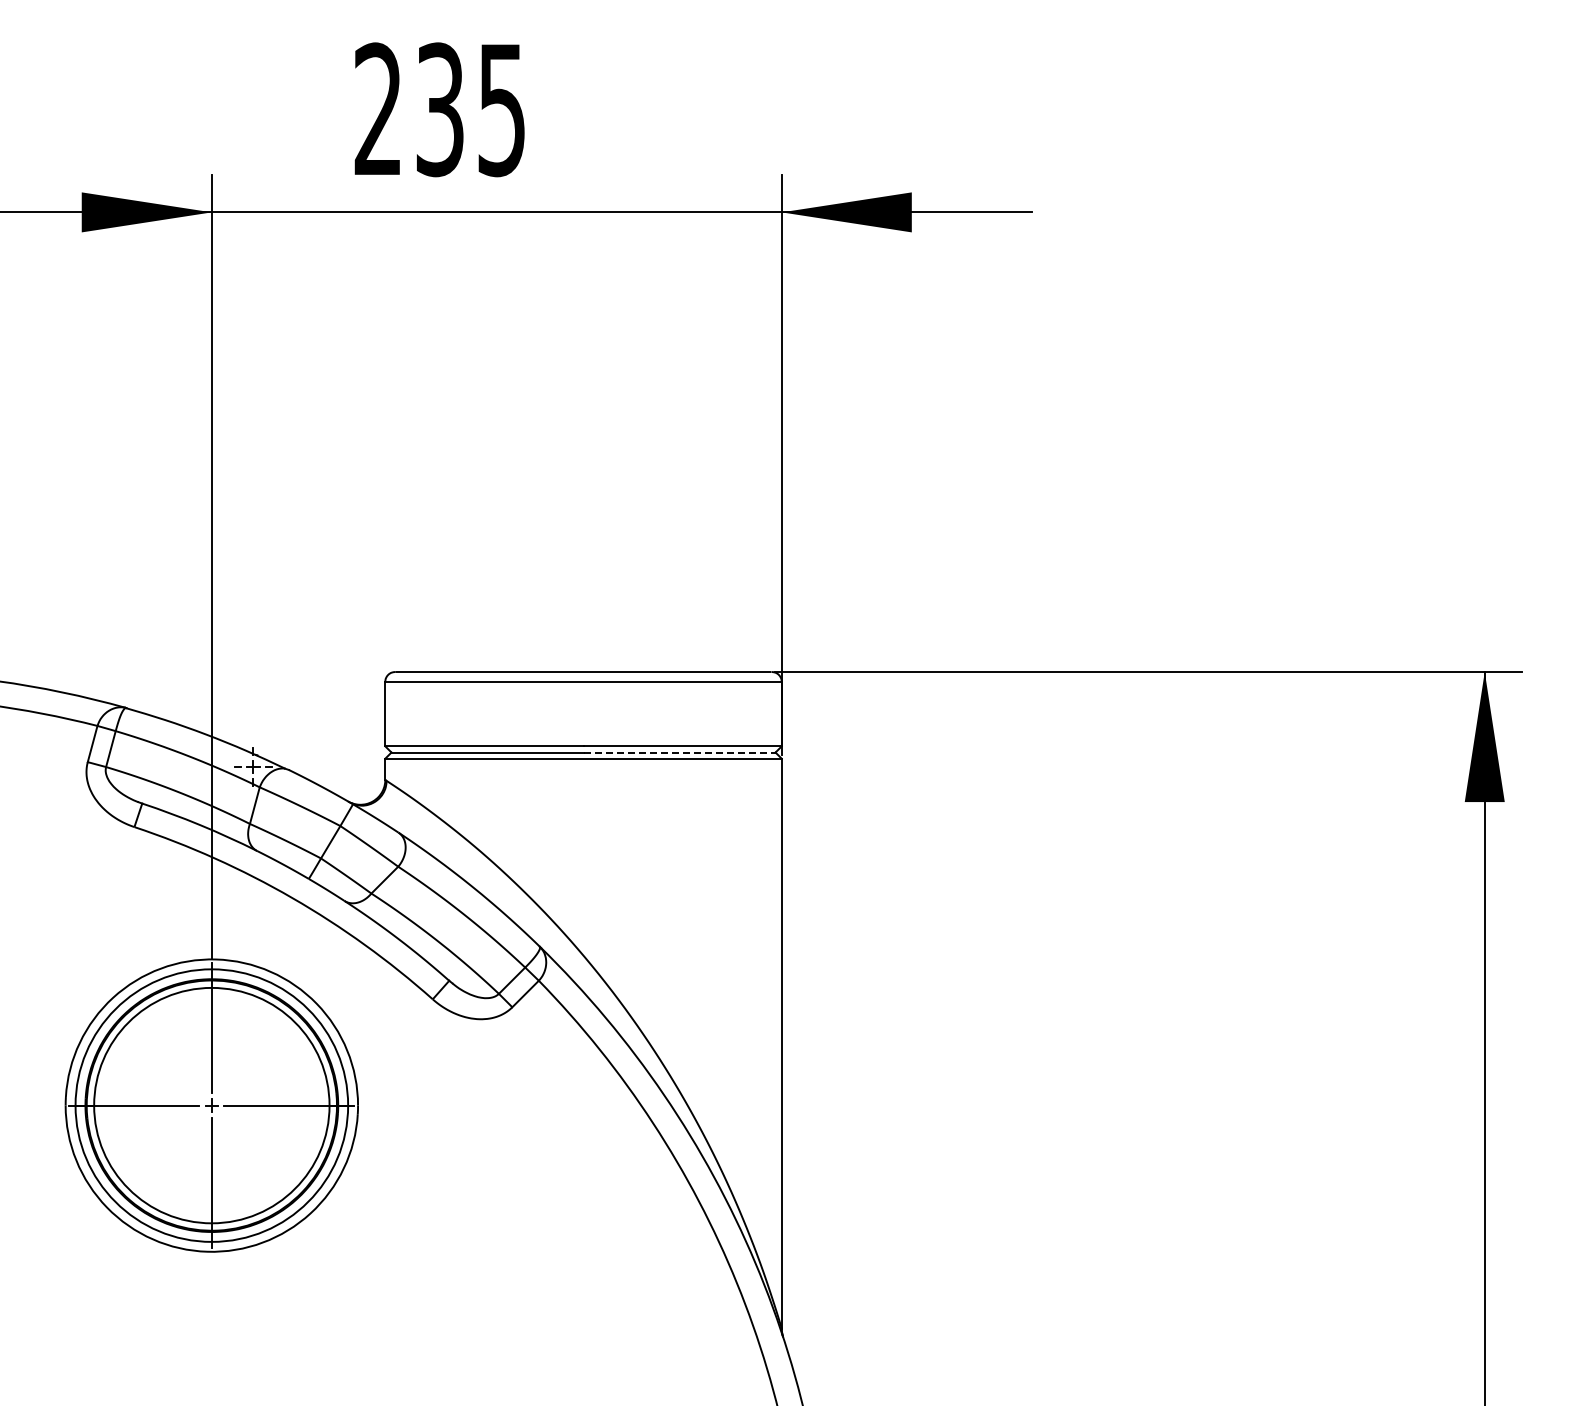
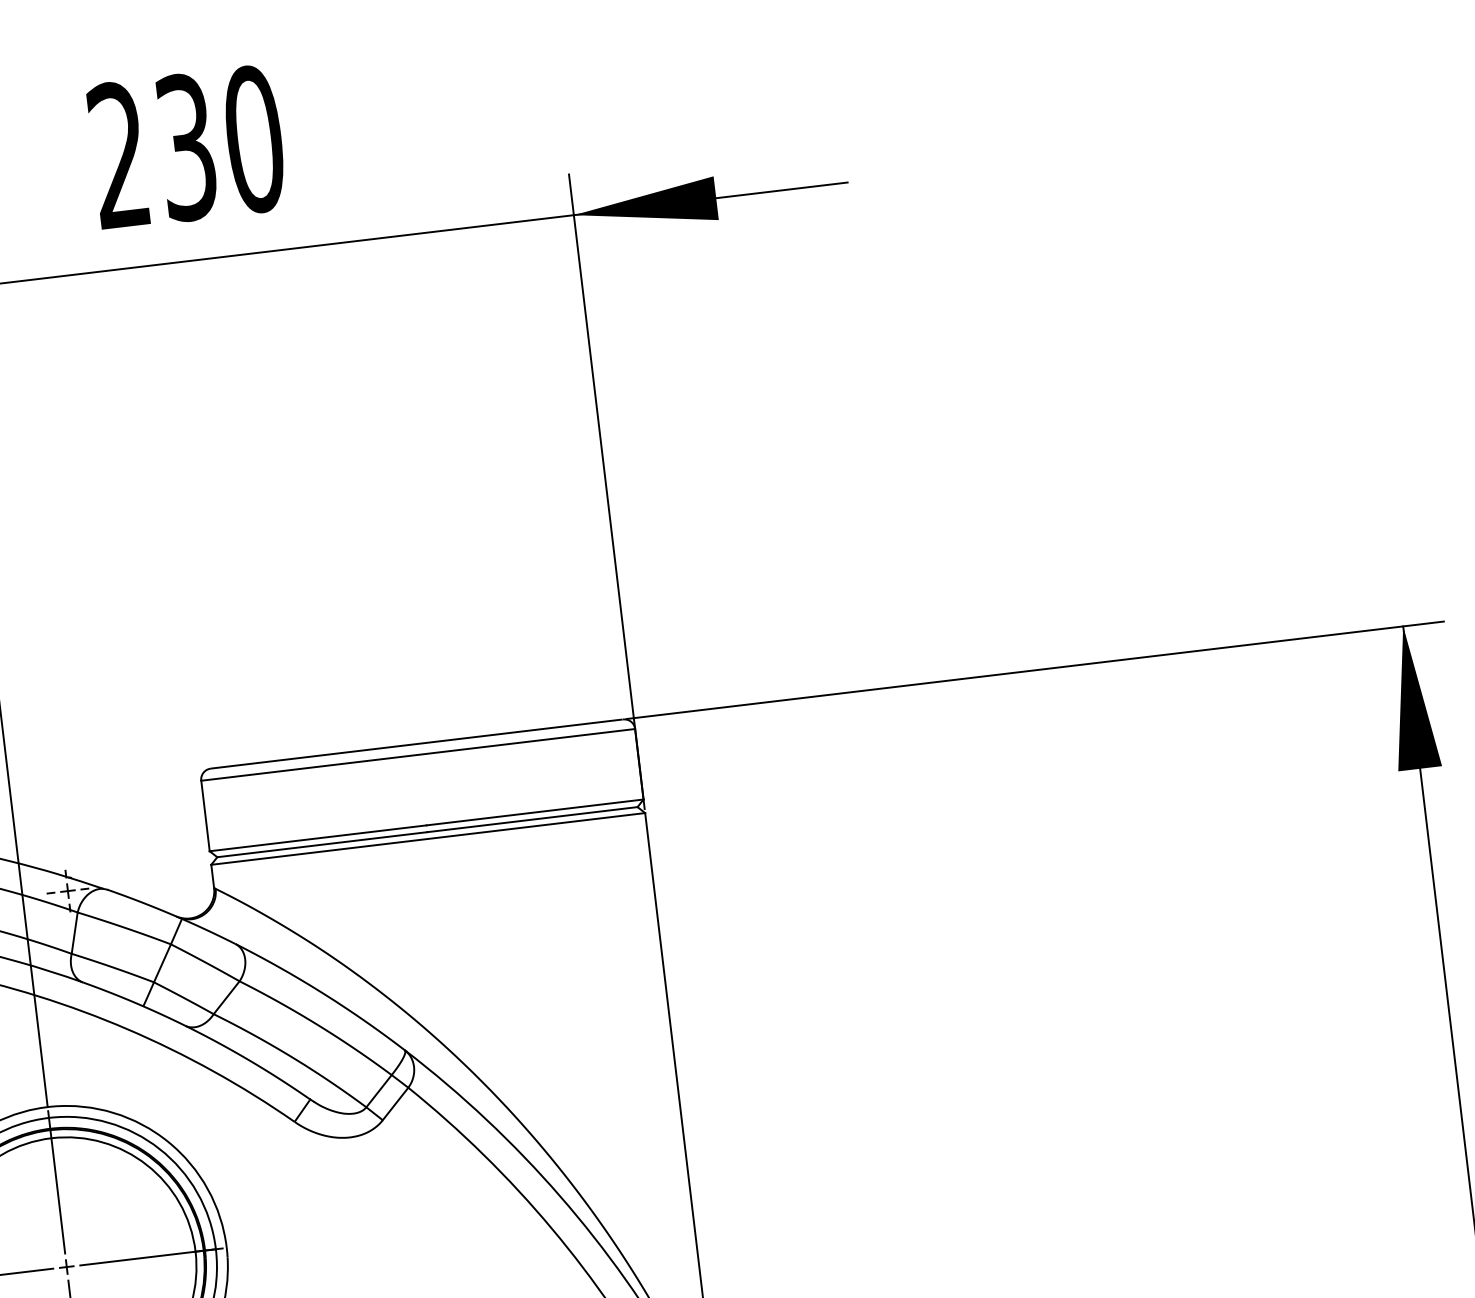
text: (501, 109) -> (253, 139), 235 -> 230
line: (680, 752) -> (533, 819), dashed -> solid

